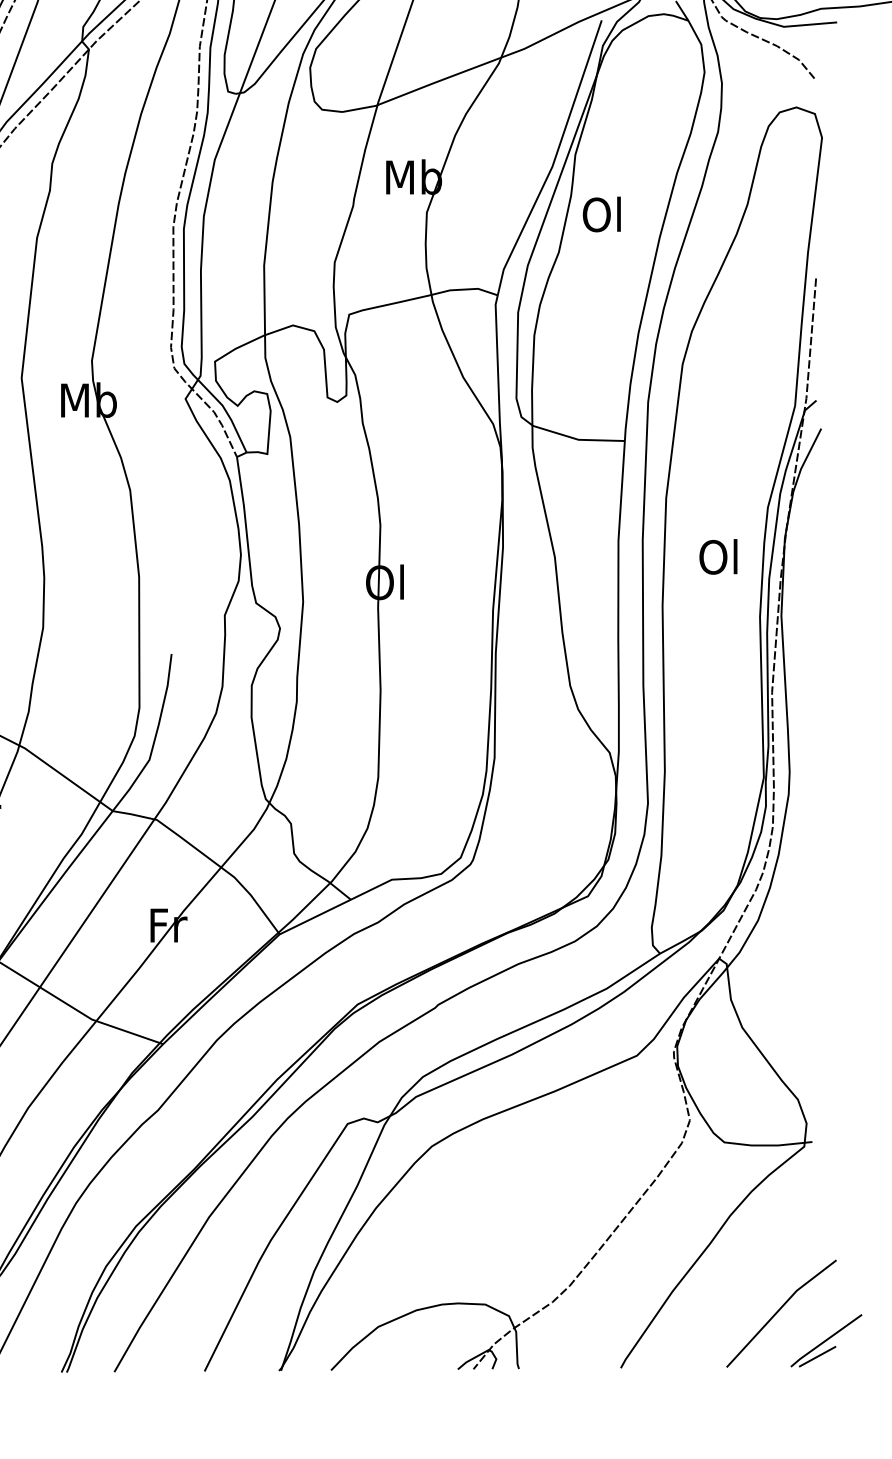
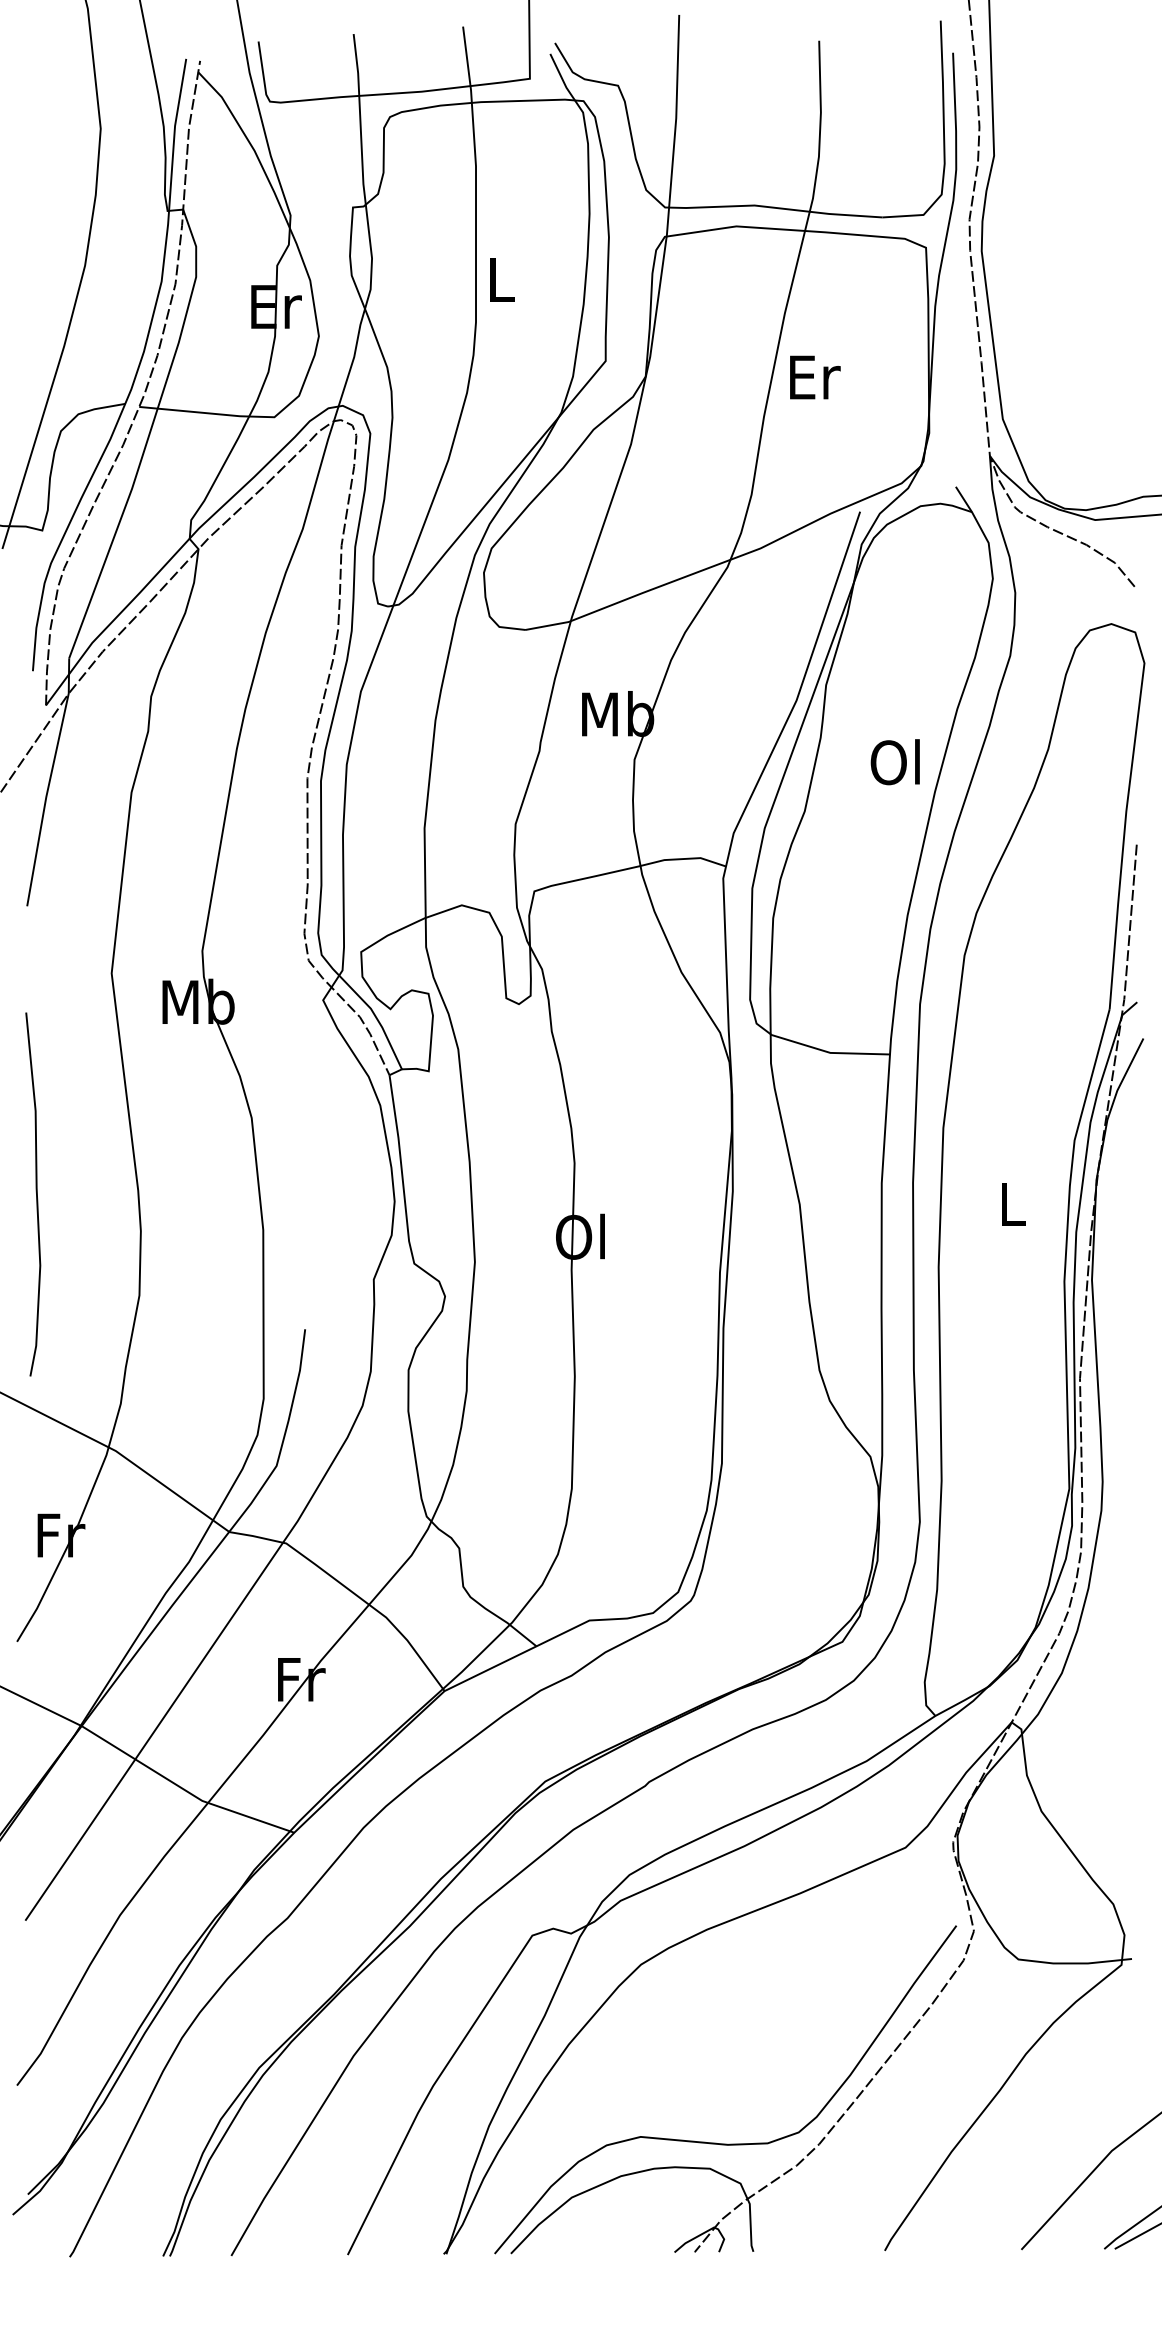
text: (601, 214) -> (894, 762), moved
text: (718, 557) -> (1010, 1204), Ol -> L
curve: (490, 1284) -> (716, 2142), added

